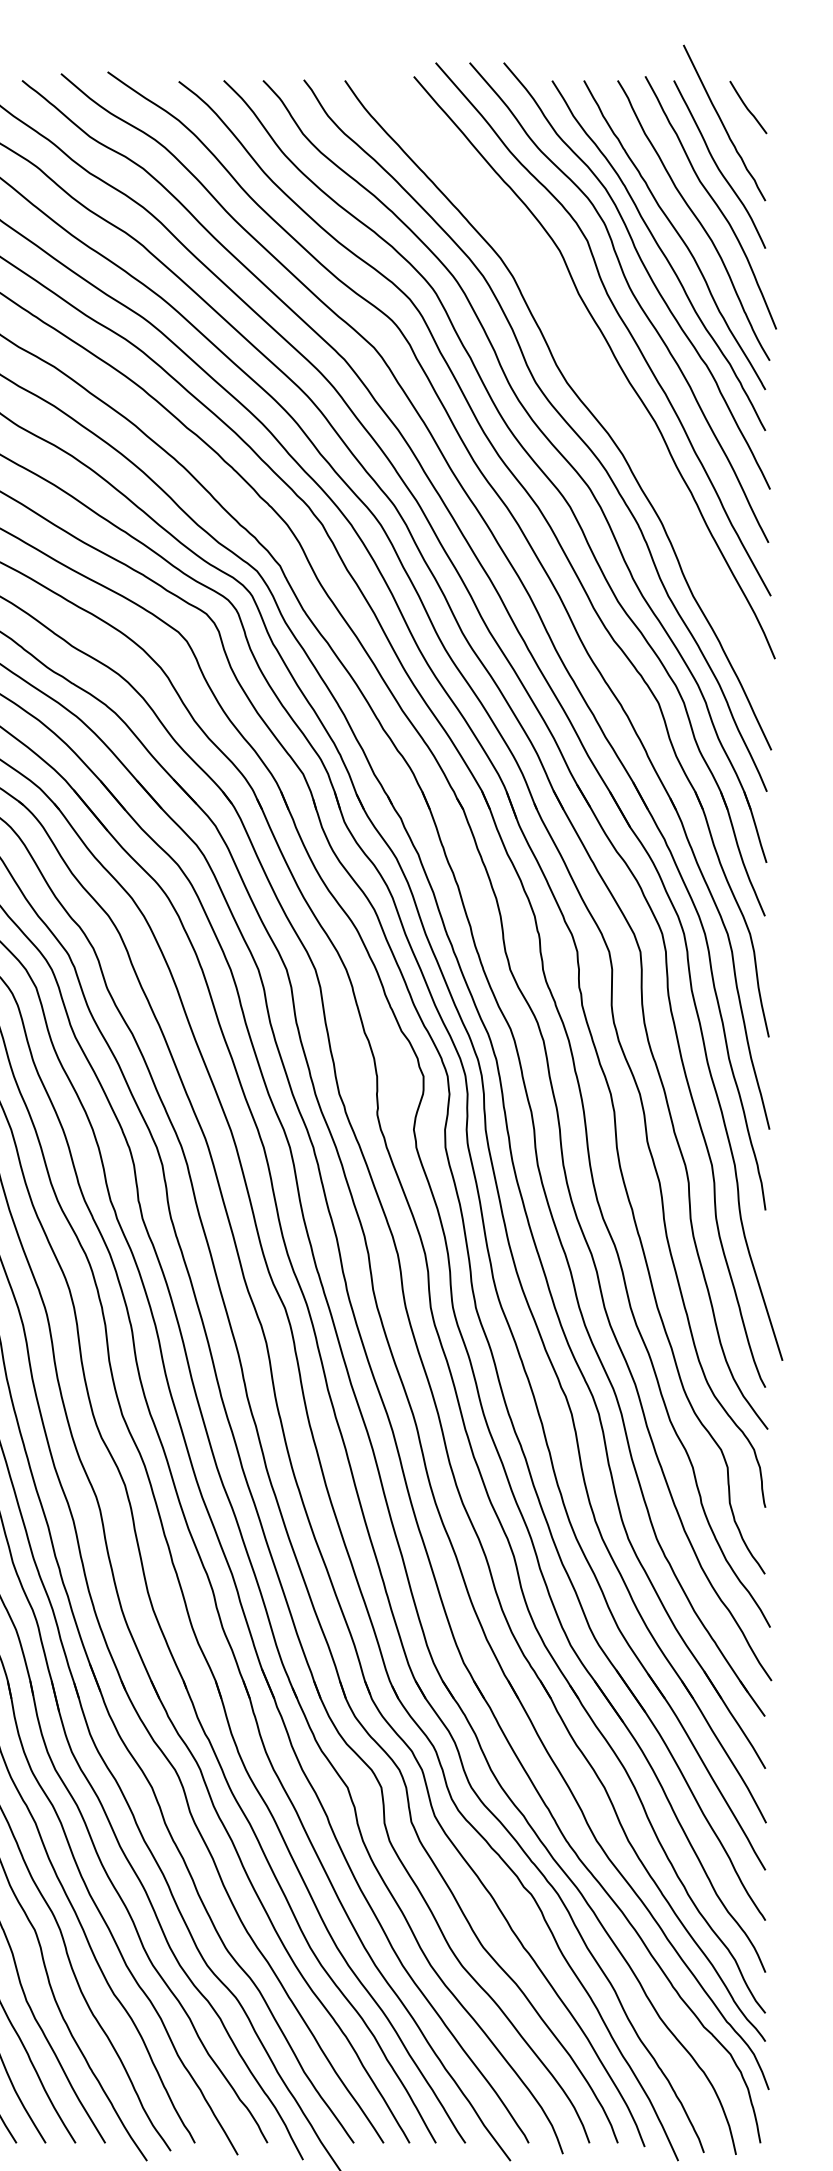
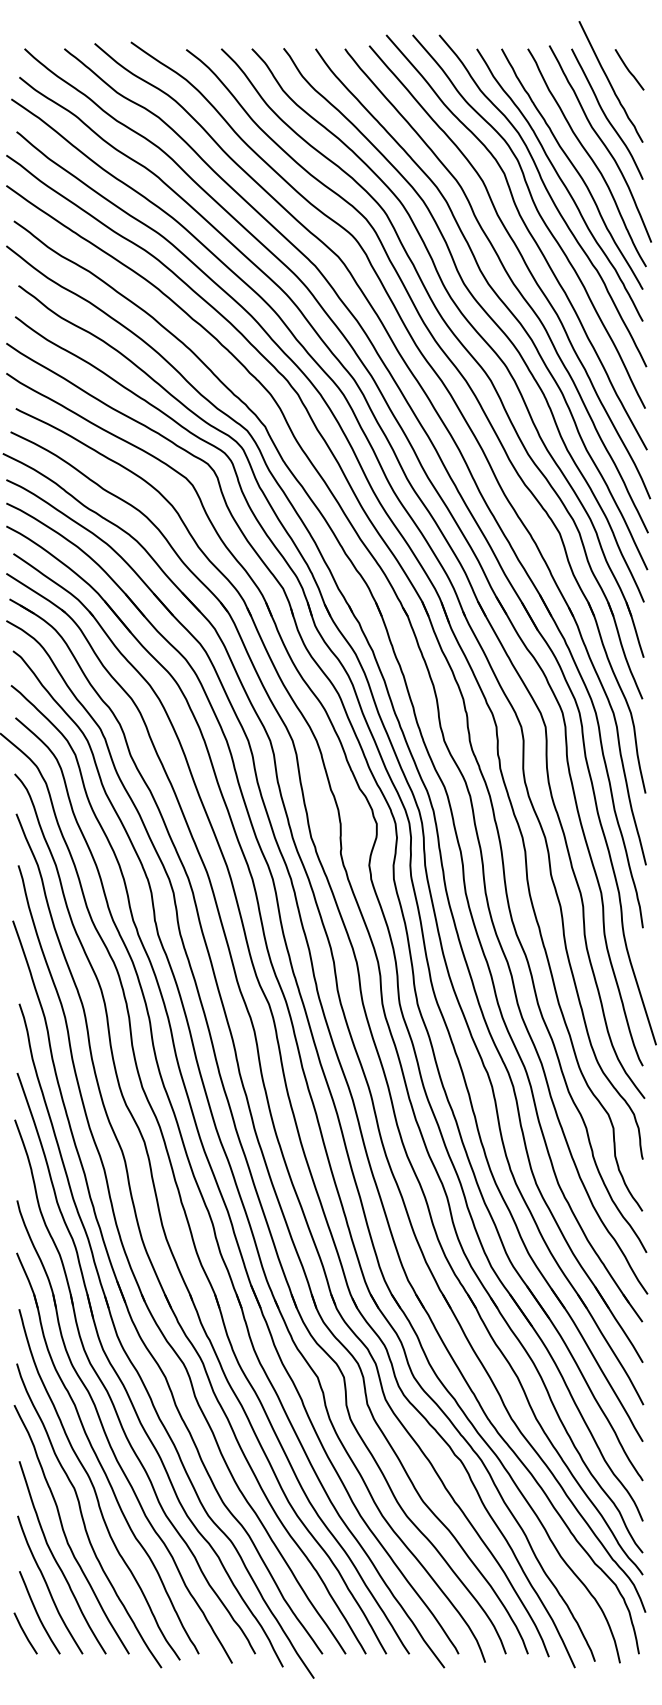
curve: (596, 380) -> (511, 282), added

